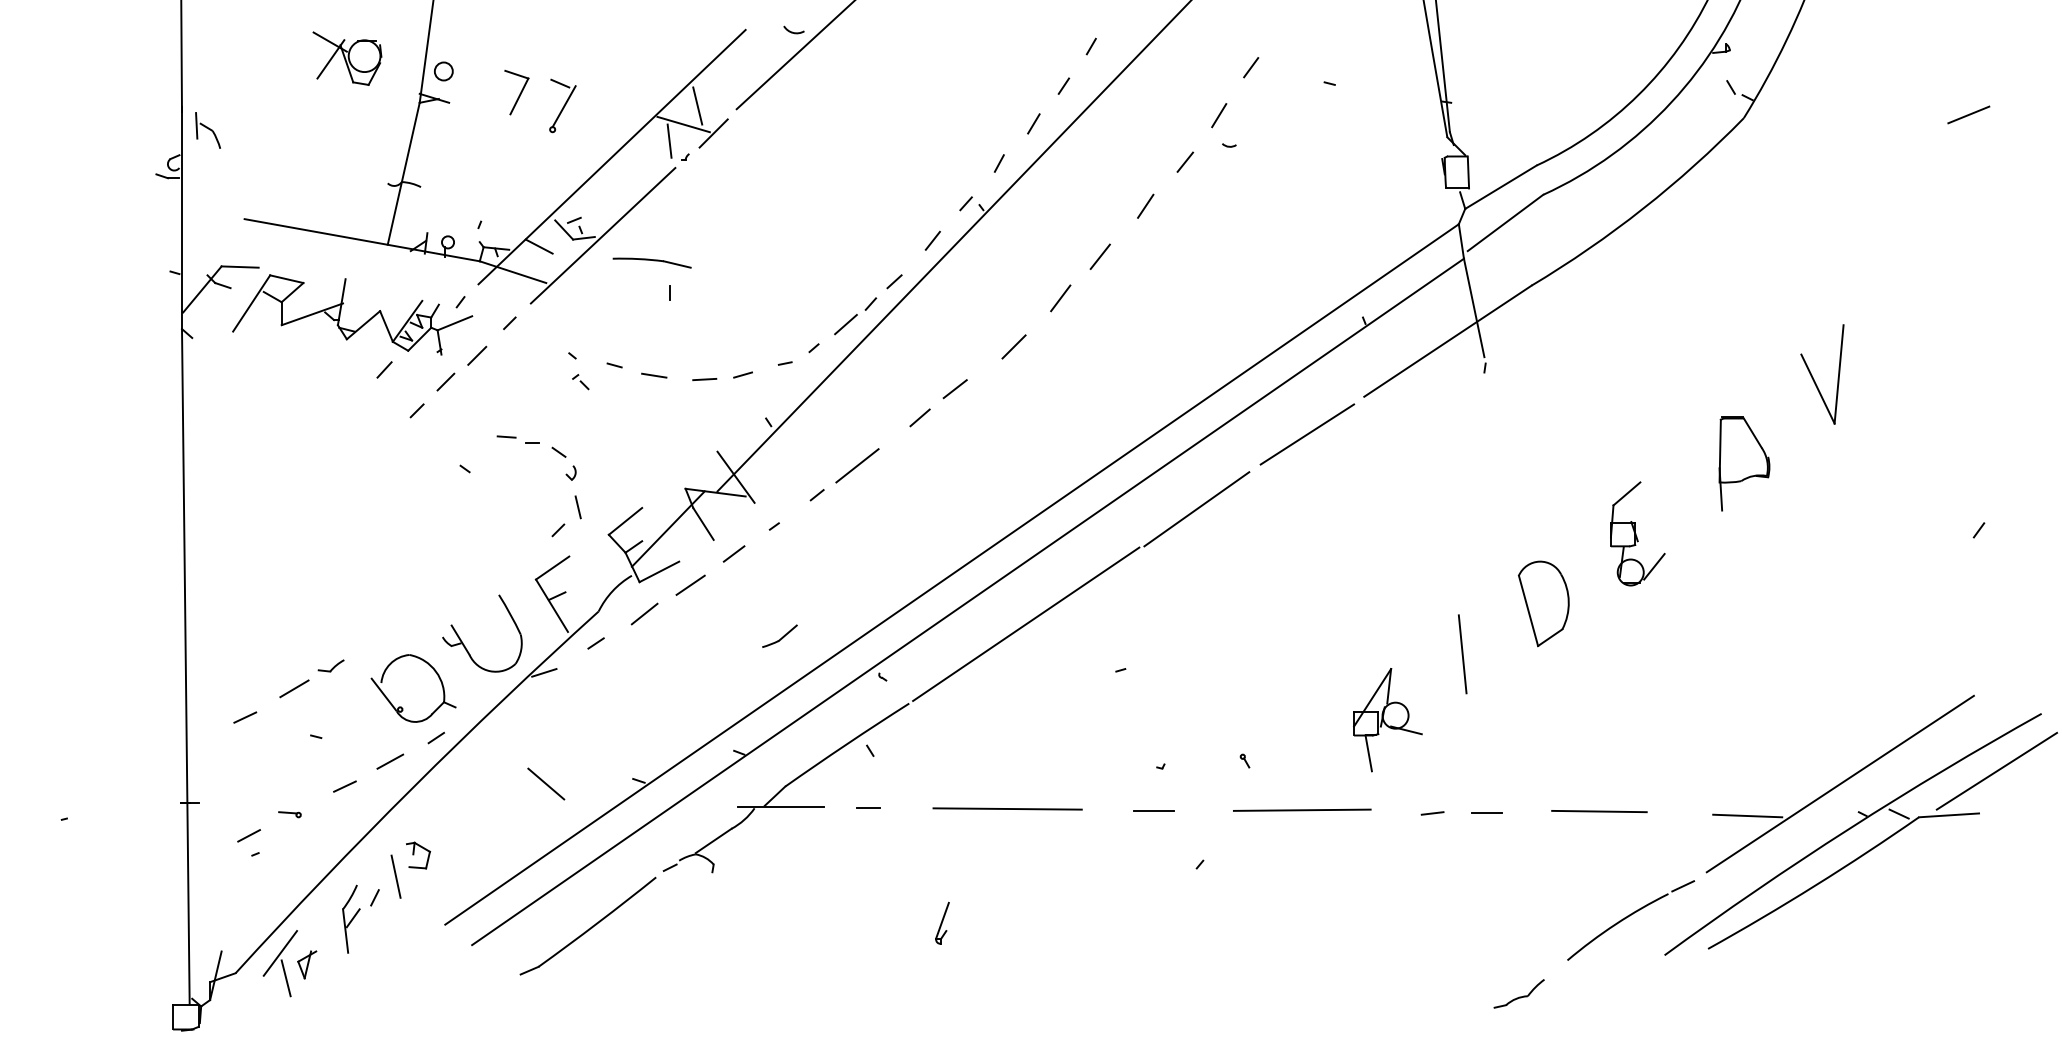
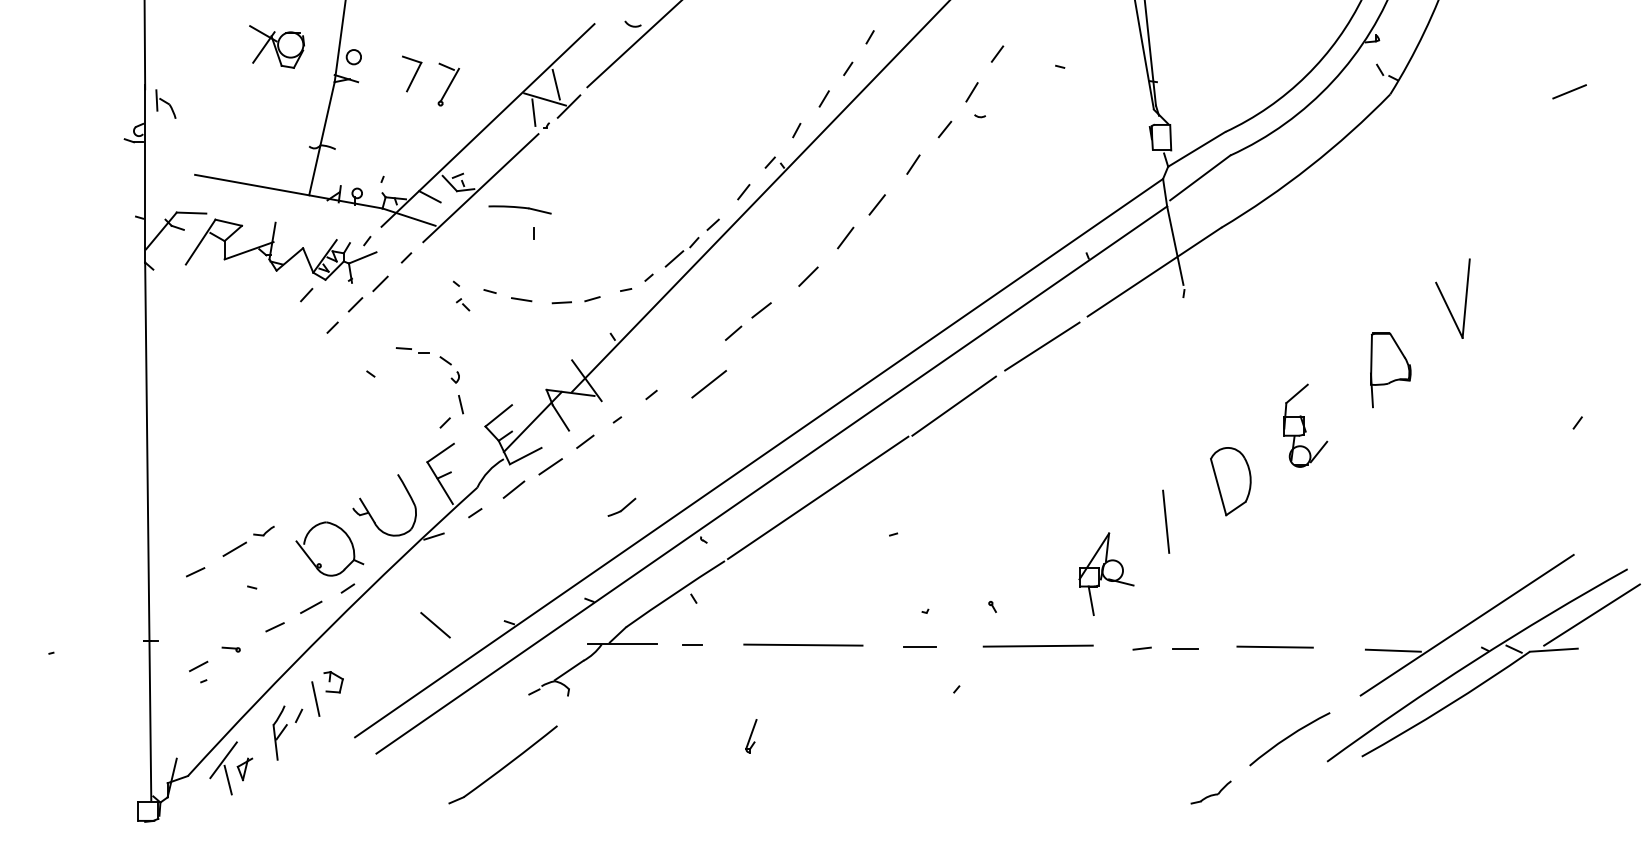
line: (857, 465) -> (709, 384), moved
line: (1683, 886) -> (1342, 706), removed
part: (587, 925) -> (502, 764), moved

